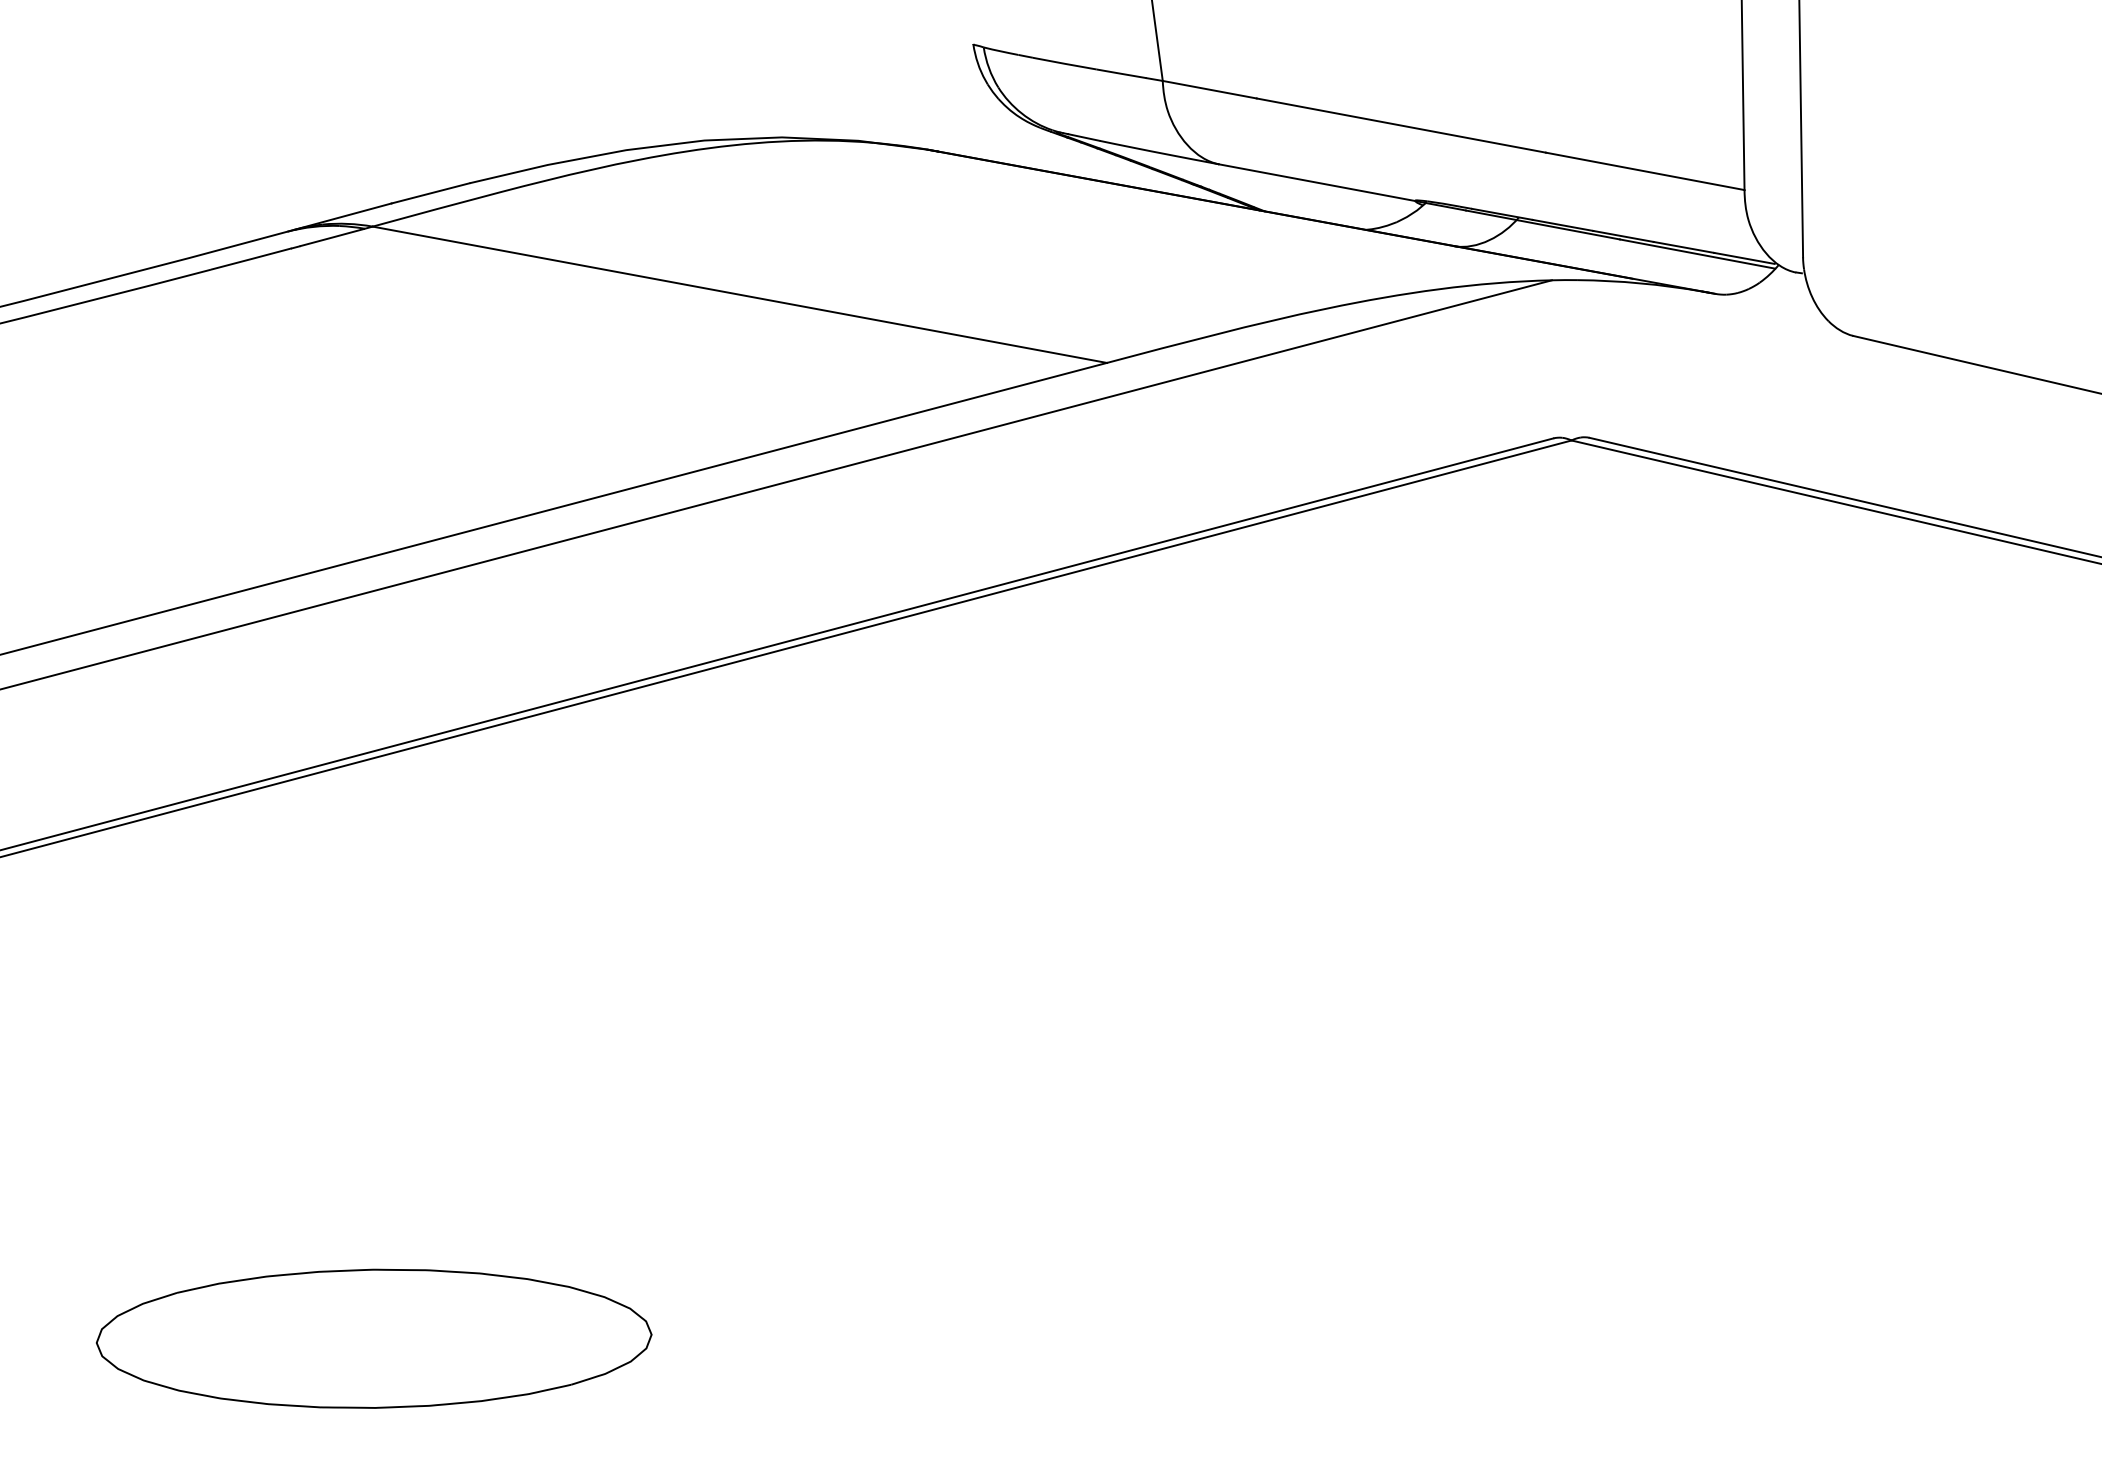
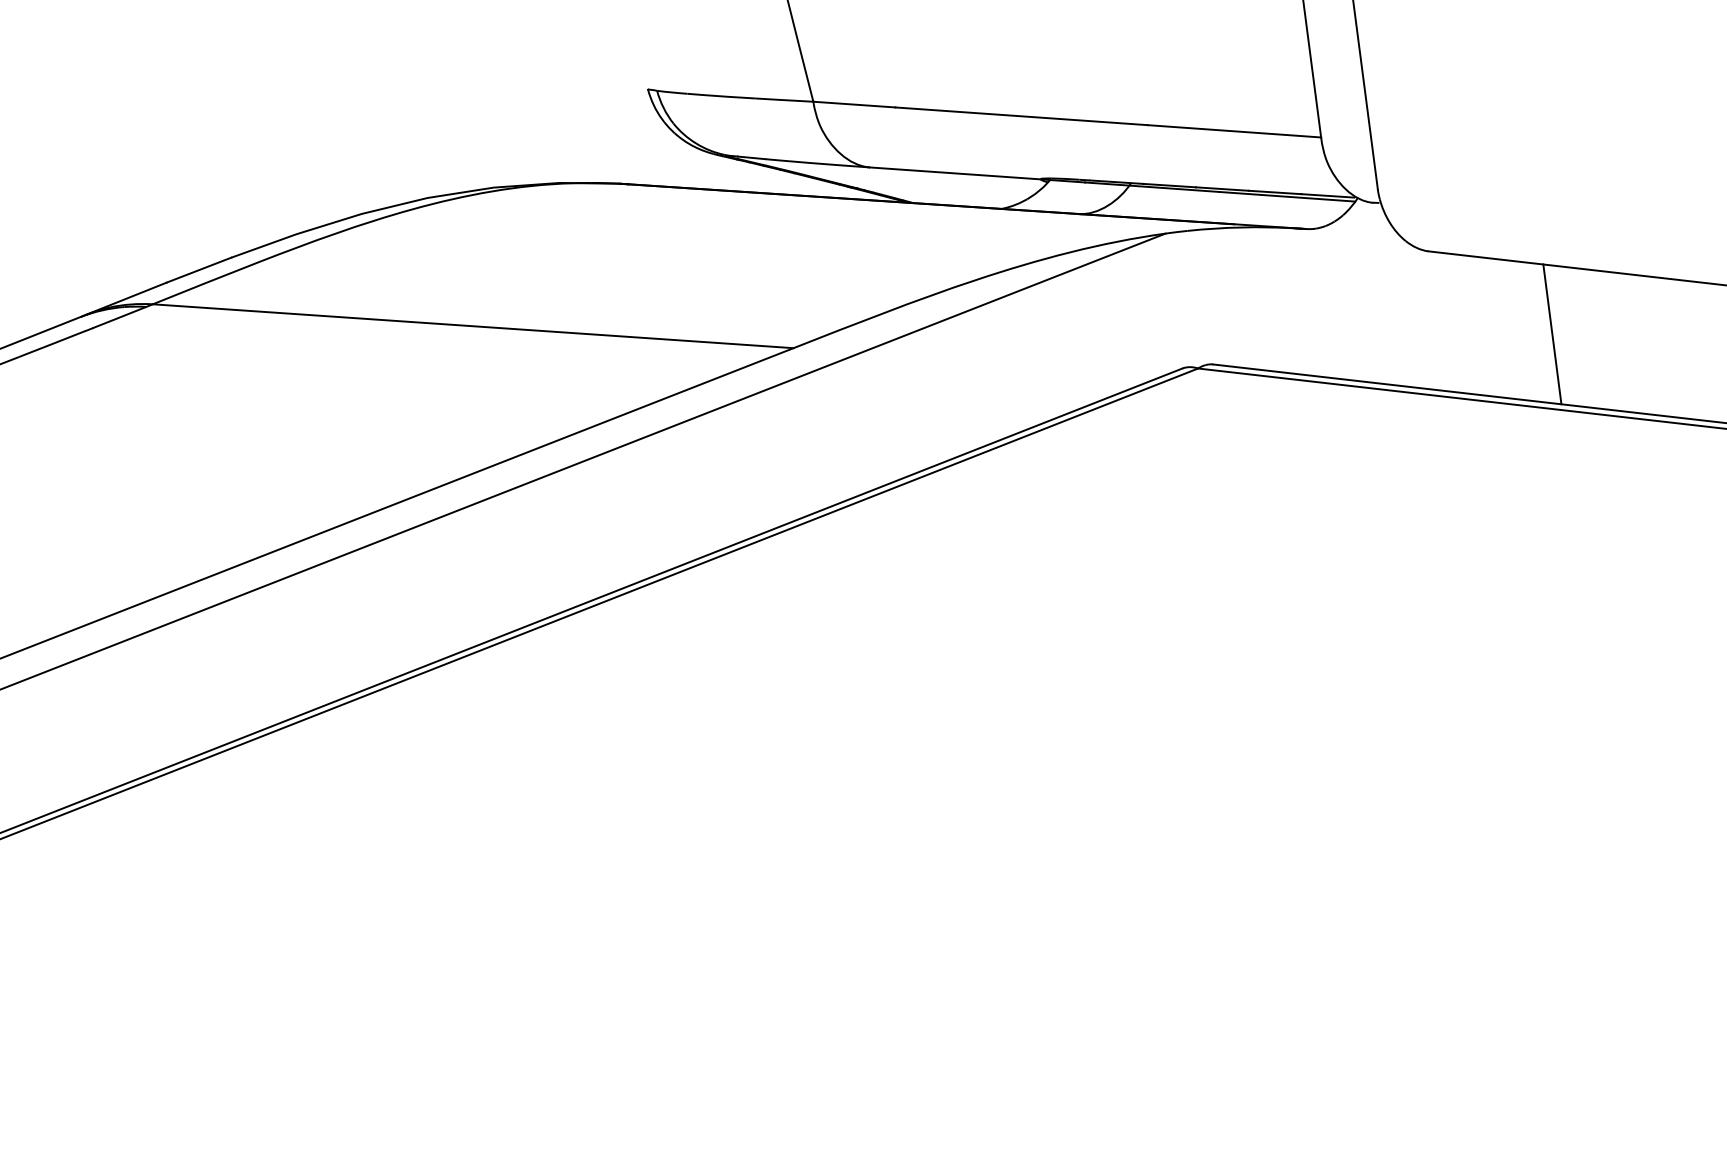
line: (1985, 448) -> (1552, 334), added

